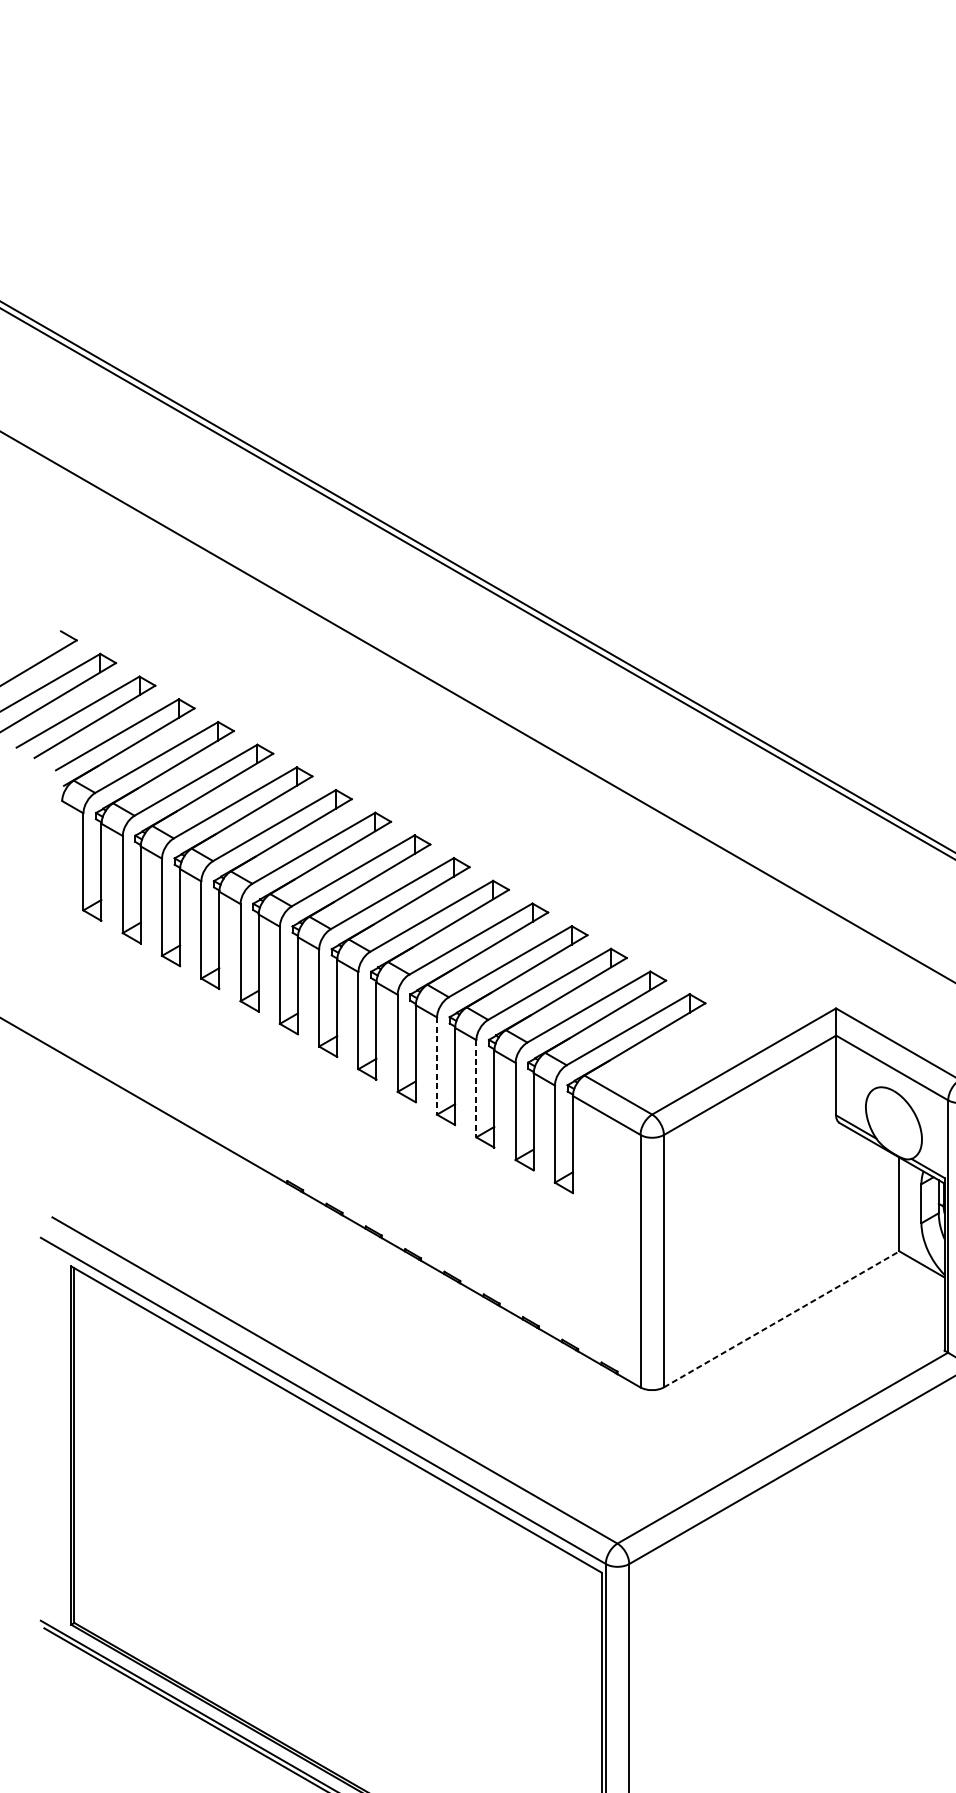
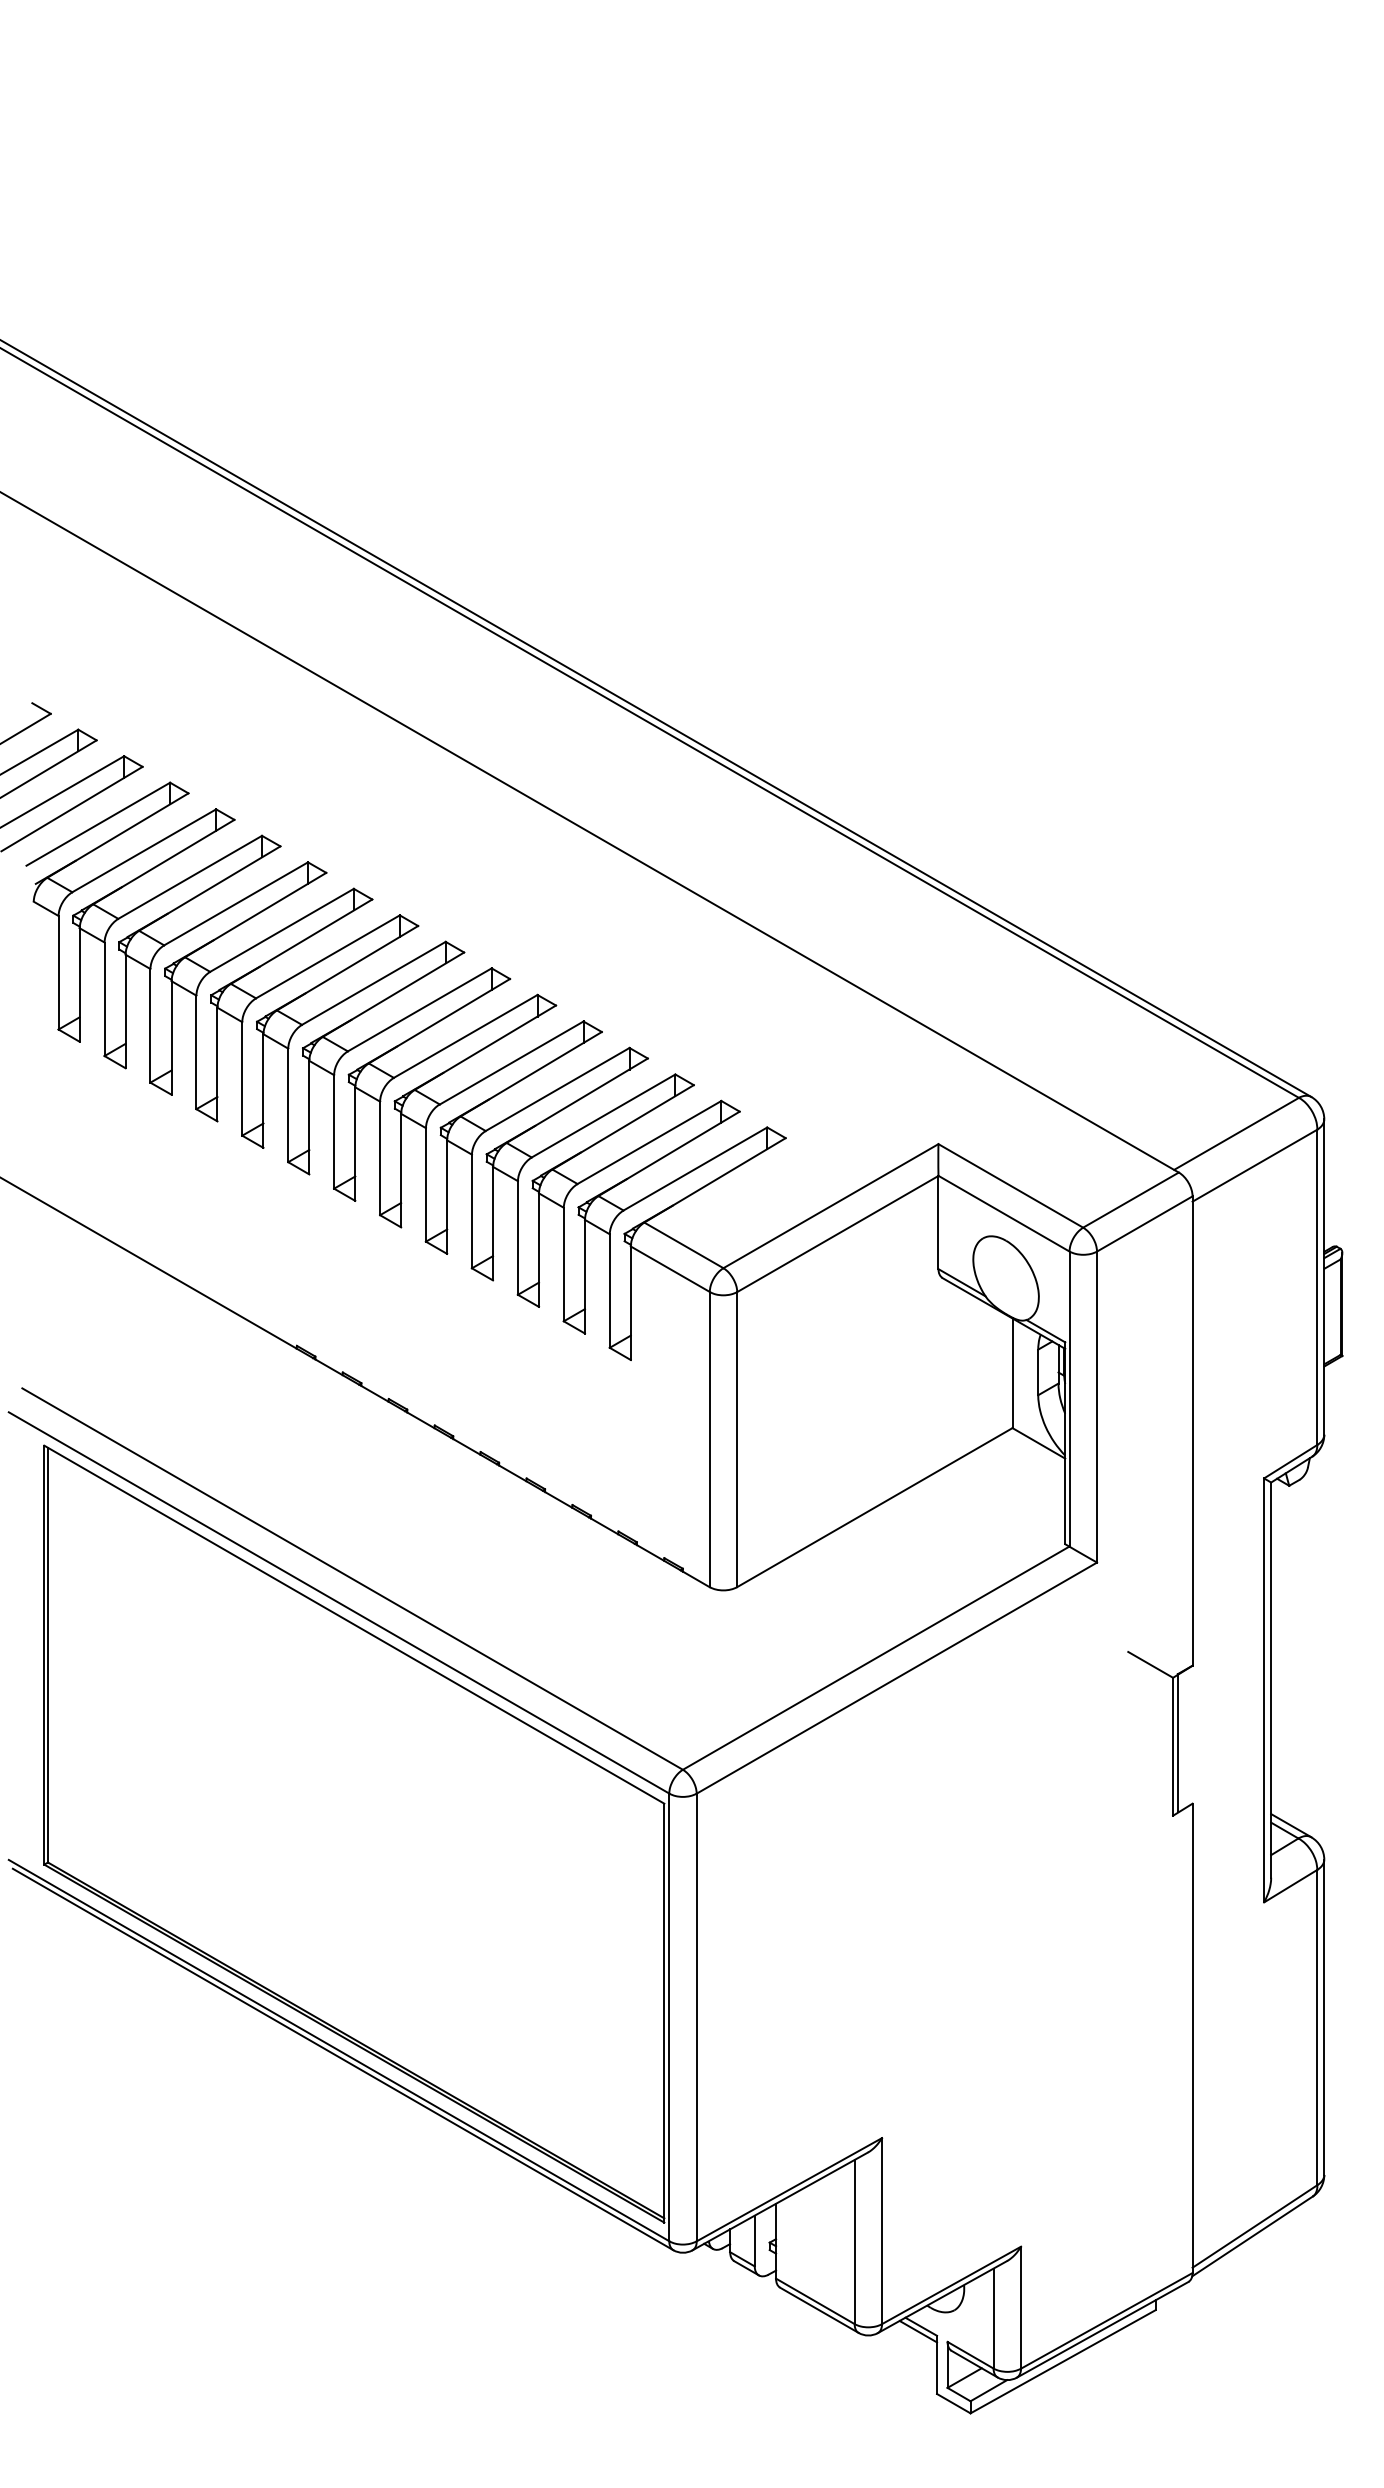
line: (436, 1066) -> (471, 1211), dashed -> solid
line: (475, 1088) -> (517, 1237), dashed -> solid
line: (781, 1319) -> (874, 1507), dashed -> solid

